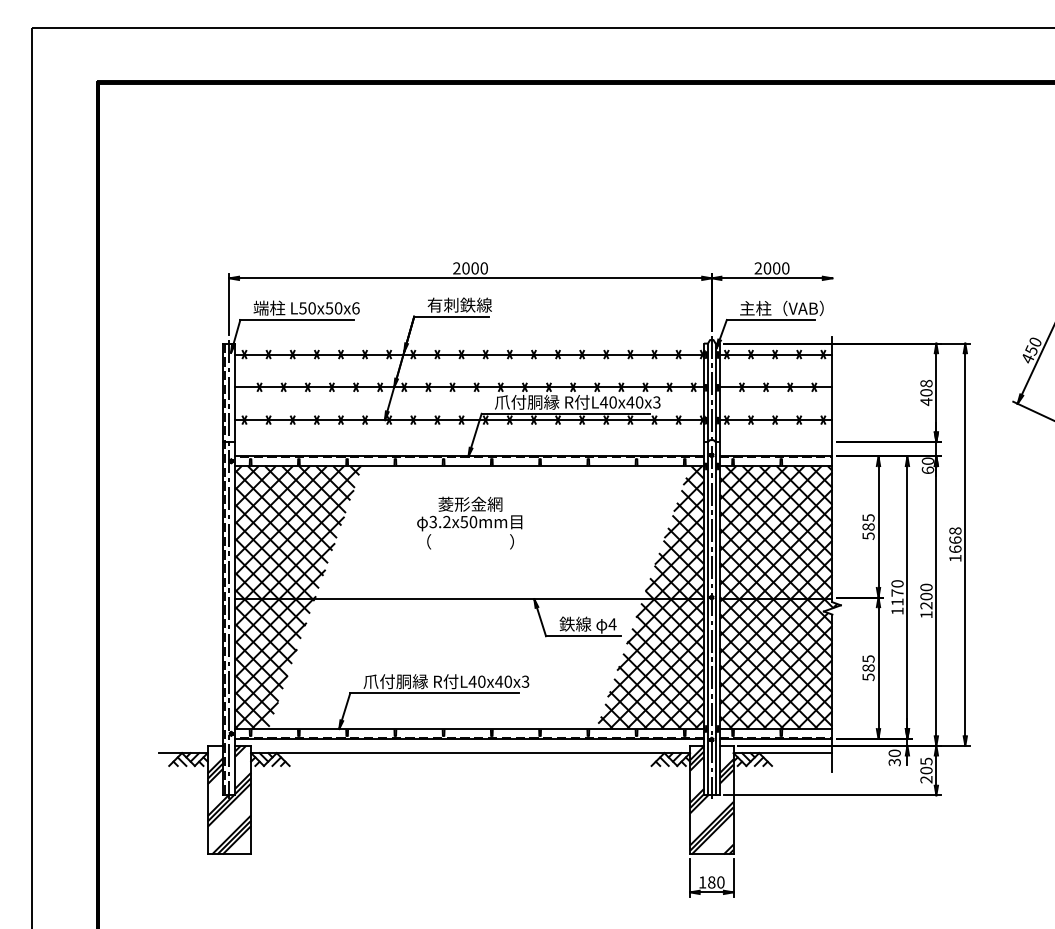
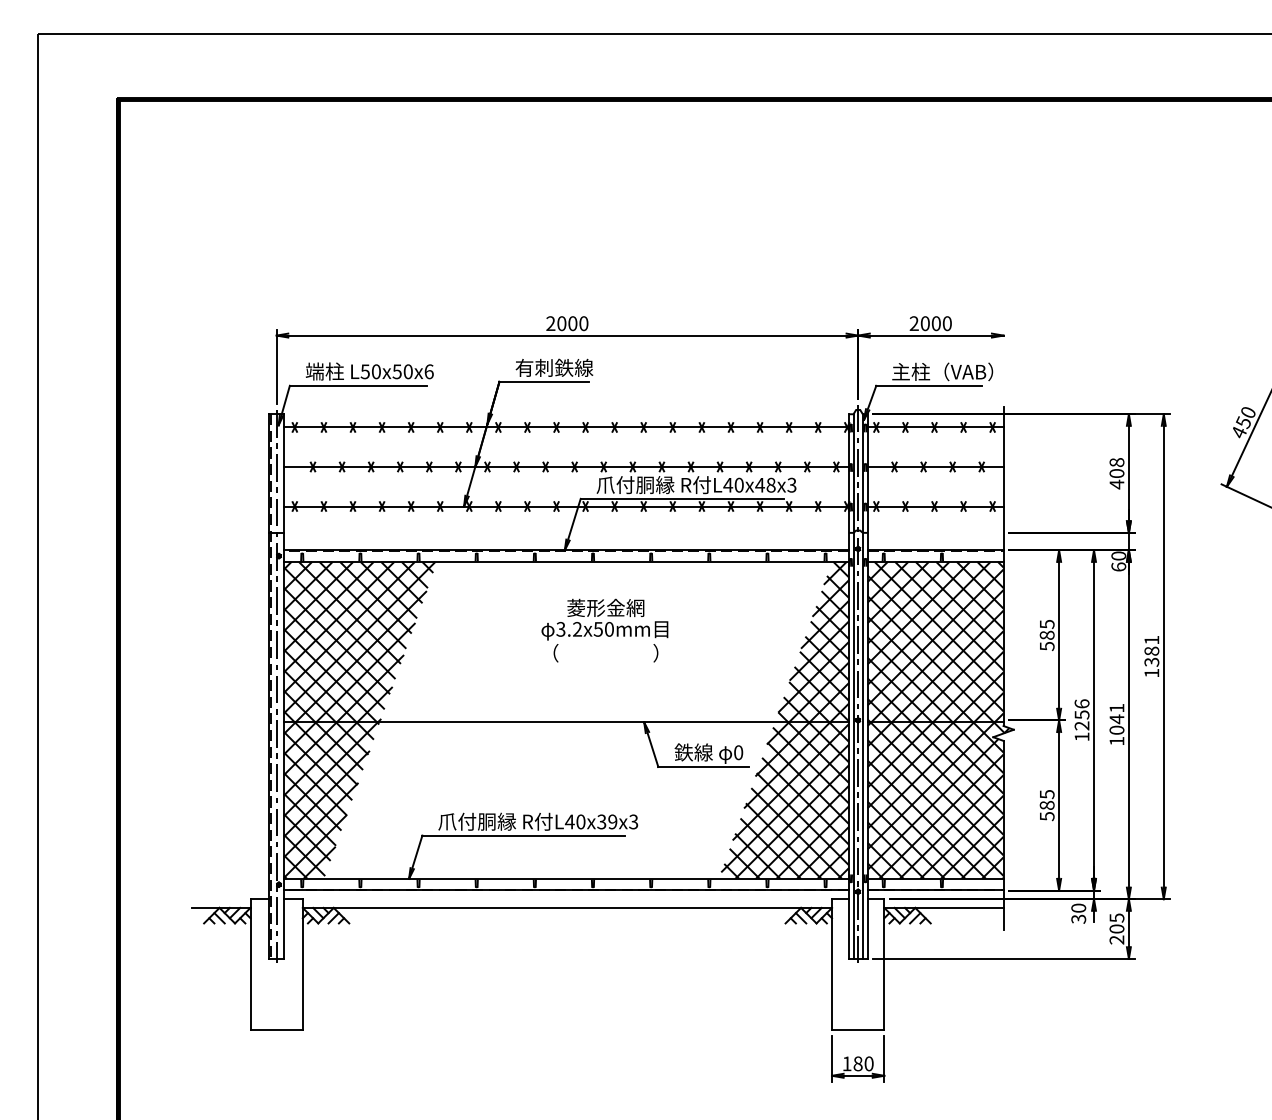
text: (639, 402) -> (771, 485), L40x40x3 -> L40x48x3
text: (469, 522) -> (604, 629), moved
text: (955, 539) -> (1151, 650), 1668 -> 1381
text: (897, 592) -> (1082, 714), 1170 -> 1256
text: (926, 596) -> (1116, 719), 1200 -> 1041
text: (612, 624) -> (738, 752), 4 -> 0
text: (503, 681) -> (607, 821), L40x40x3 -> L40x39x3
hatch: (229, 799) -> (276, 963), removed
hatch: (711, 800) -> (857, 965), removed

